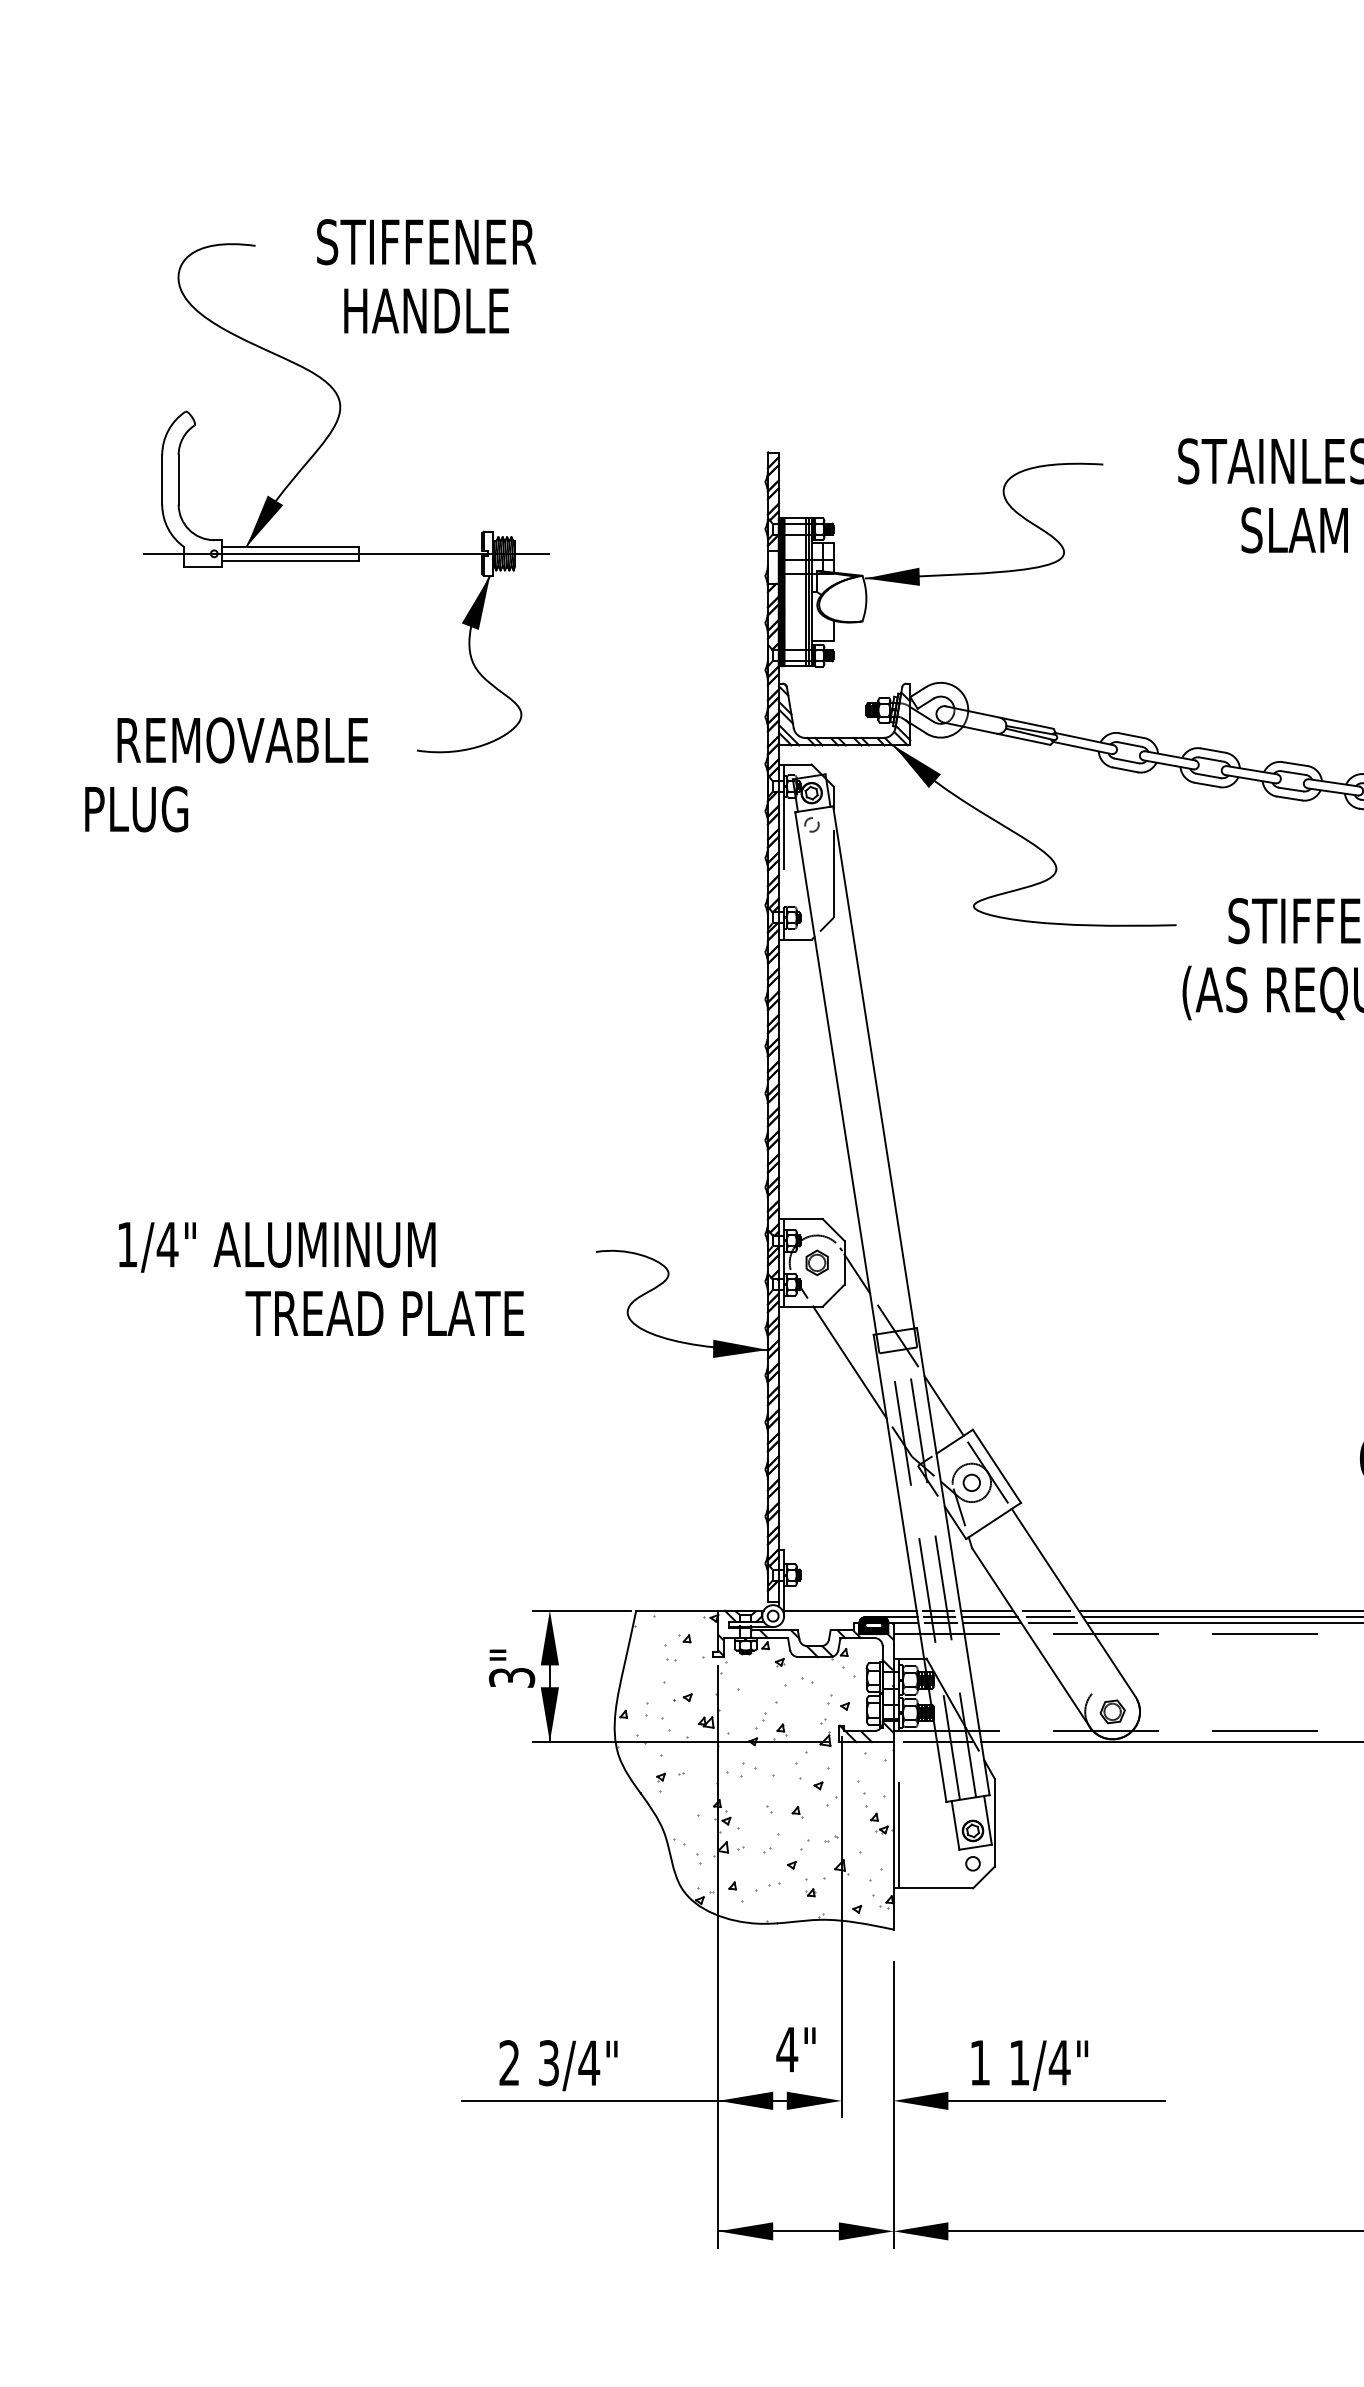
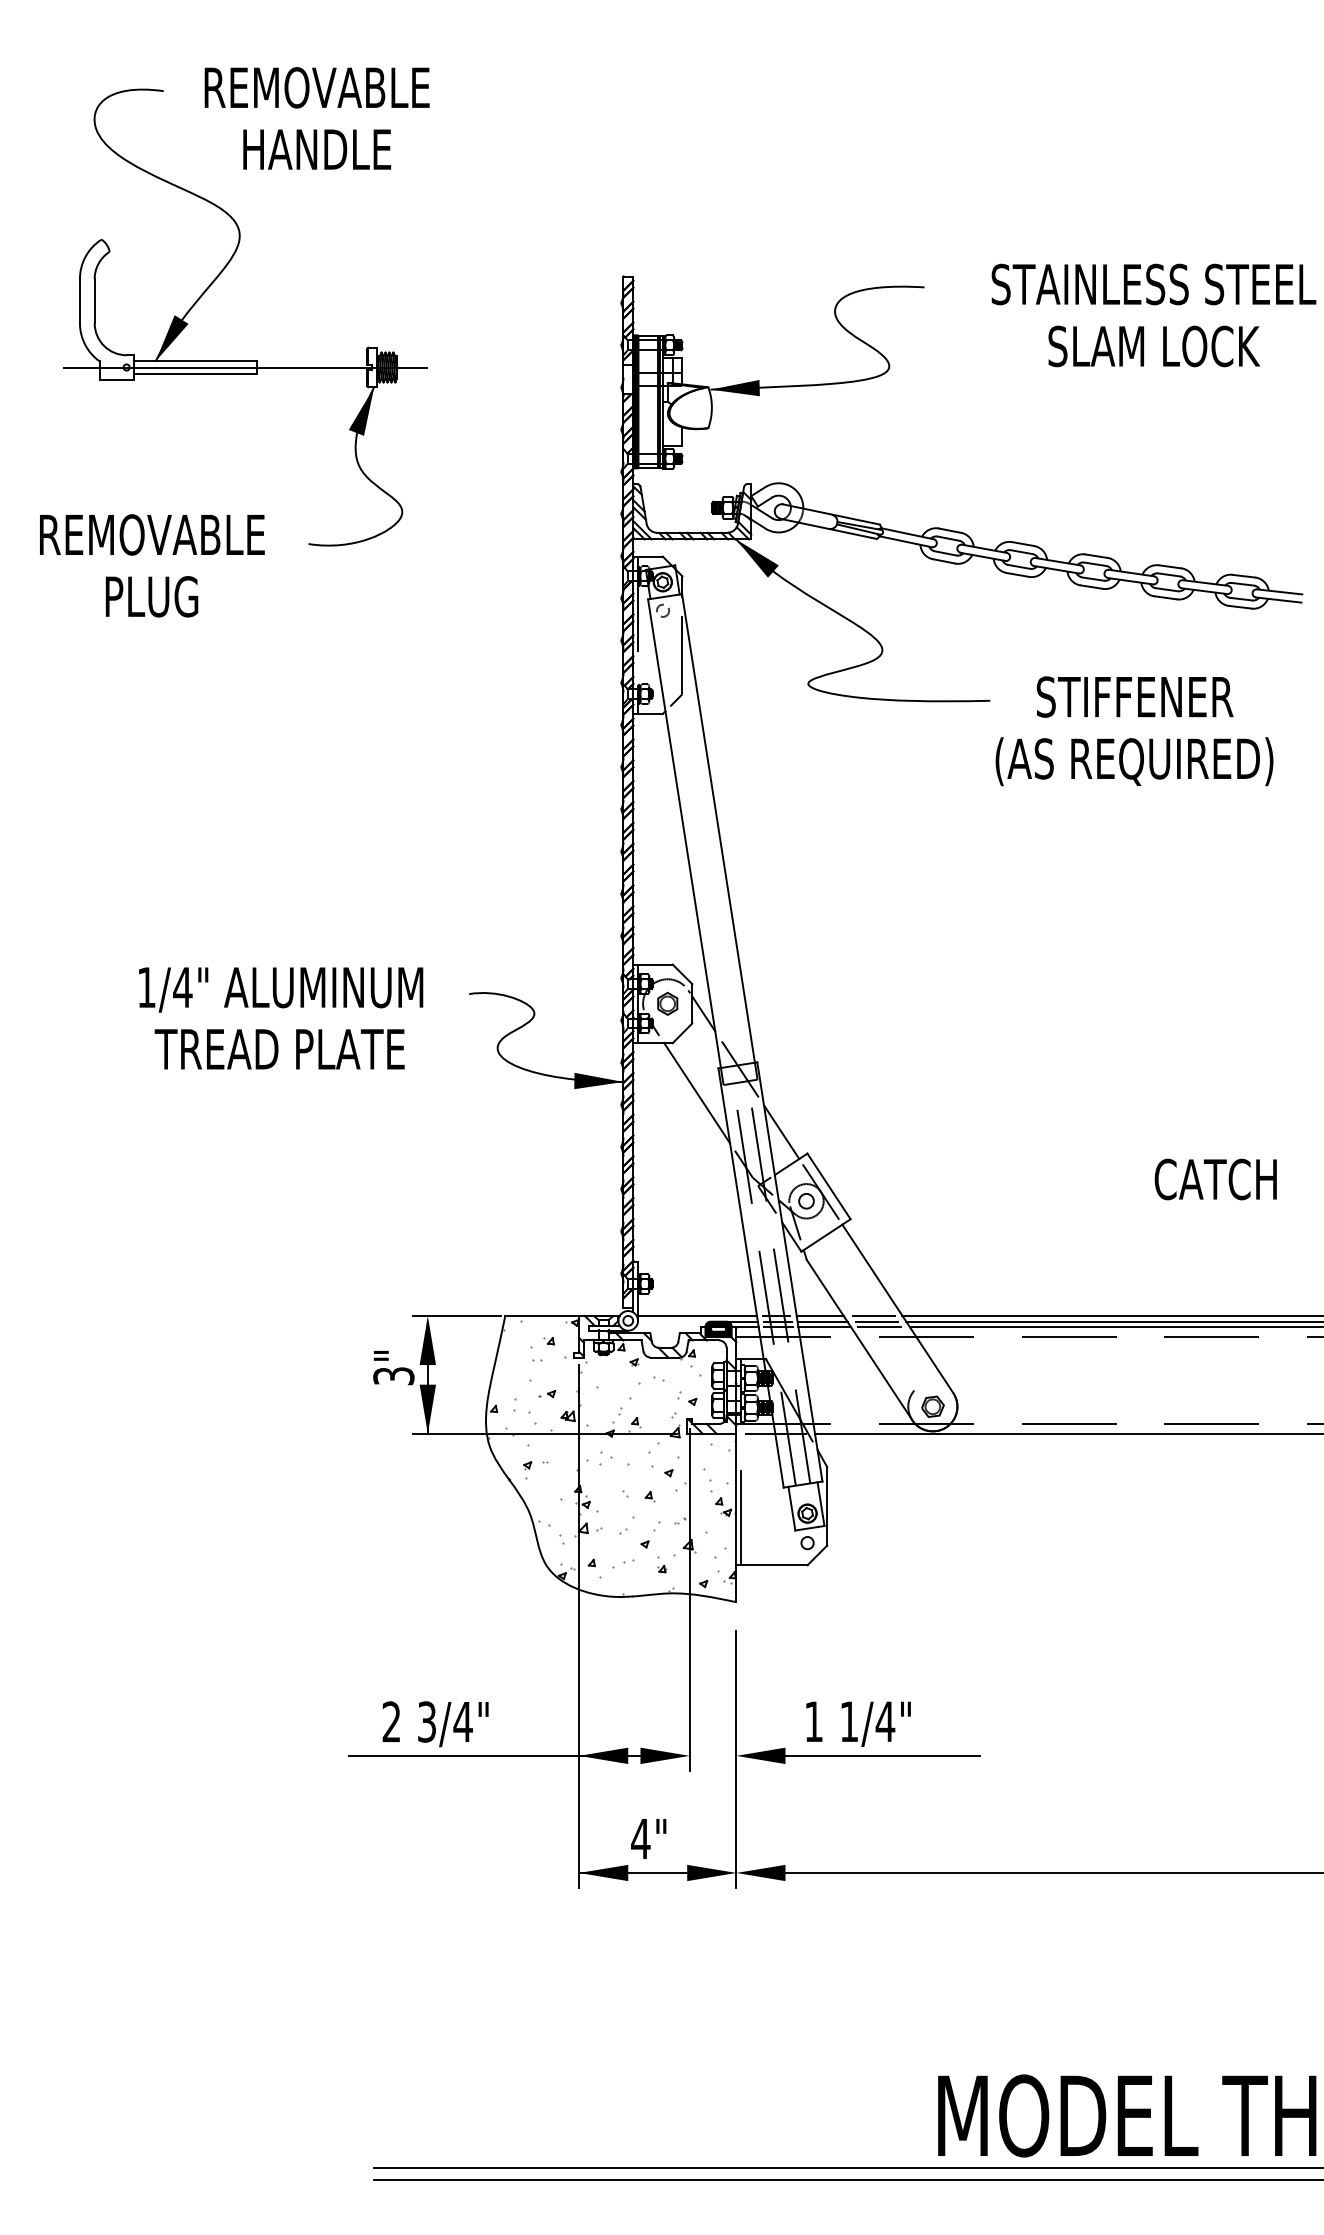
text: (425, 241) -> (316, 87), STIFFENER -> REMOVABLE
text: (137, 808) -> (152, 596), moved
text: (277, 1246) -> (281, 989), moved
text: (795, 2049) -> (648, 1838), moved

